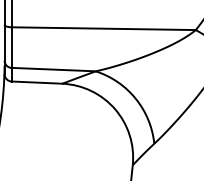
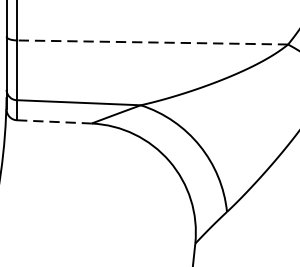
line: (103, 28) -> (152, 42), solid -> dashed
line: (37, 82) -> (55, 121), solid -> dashed

